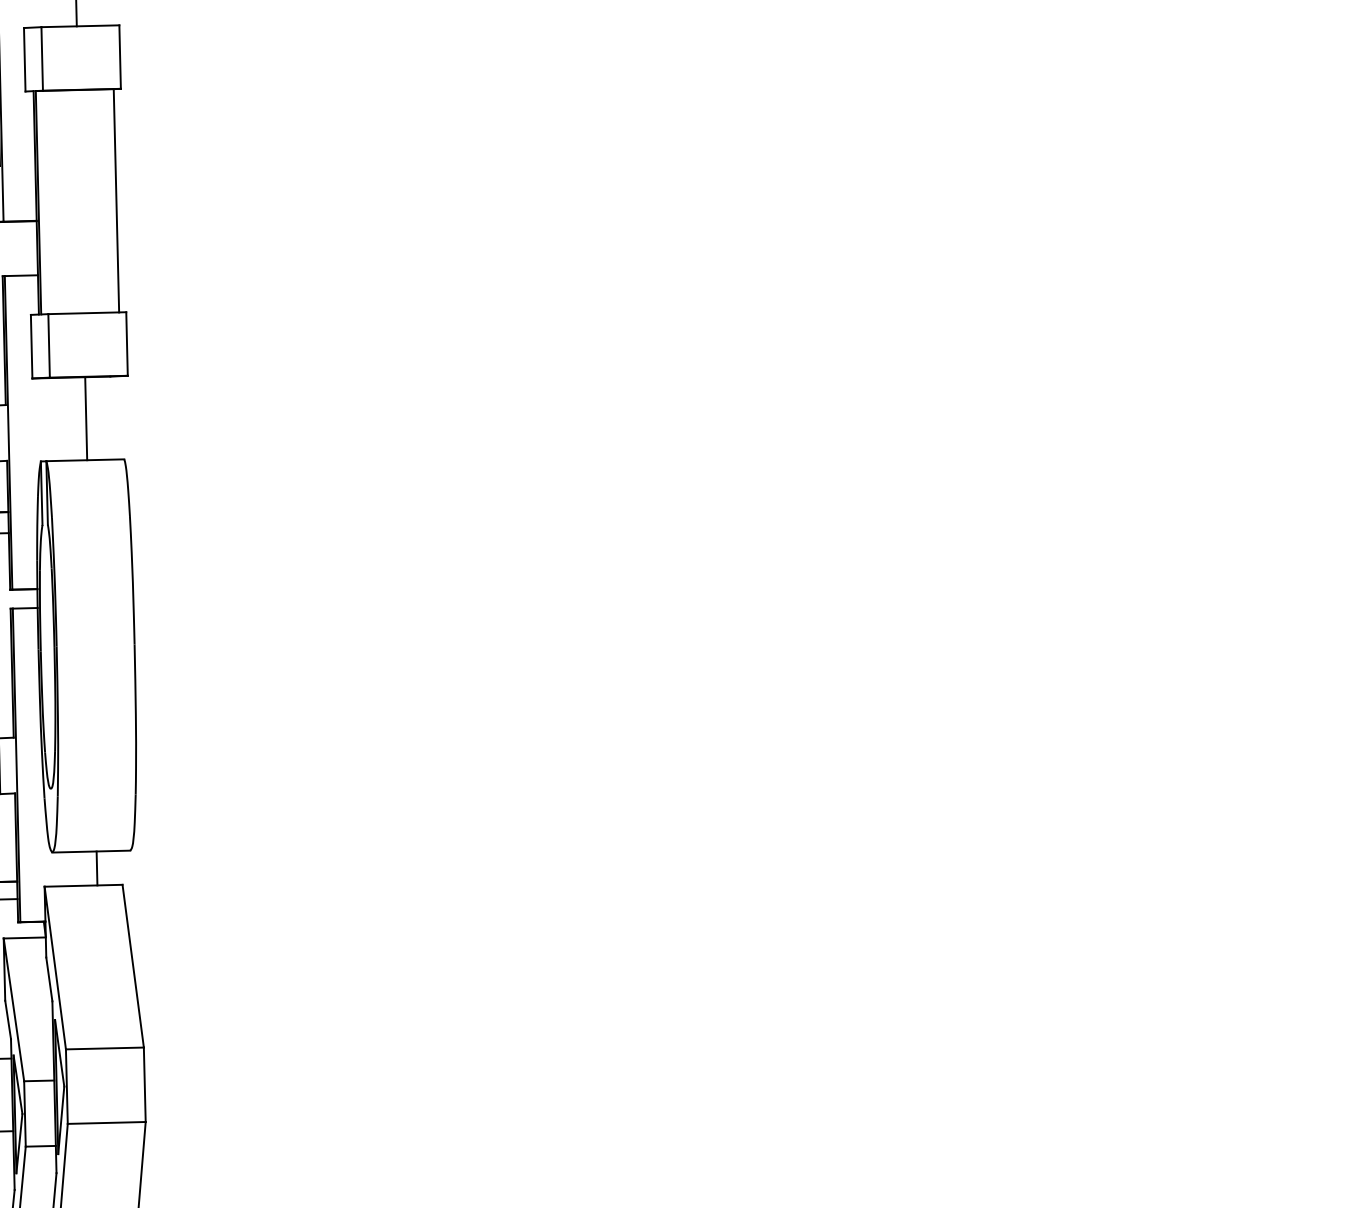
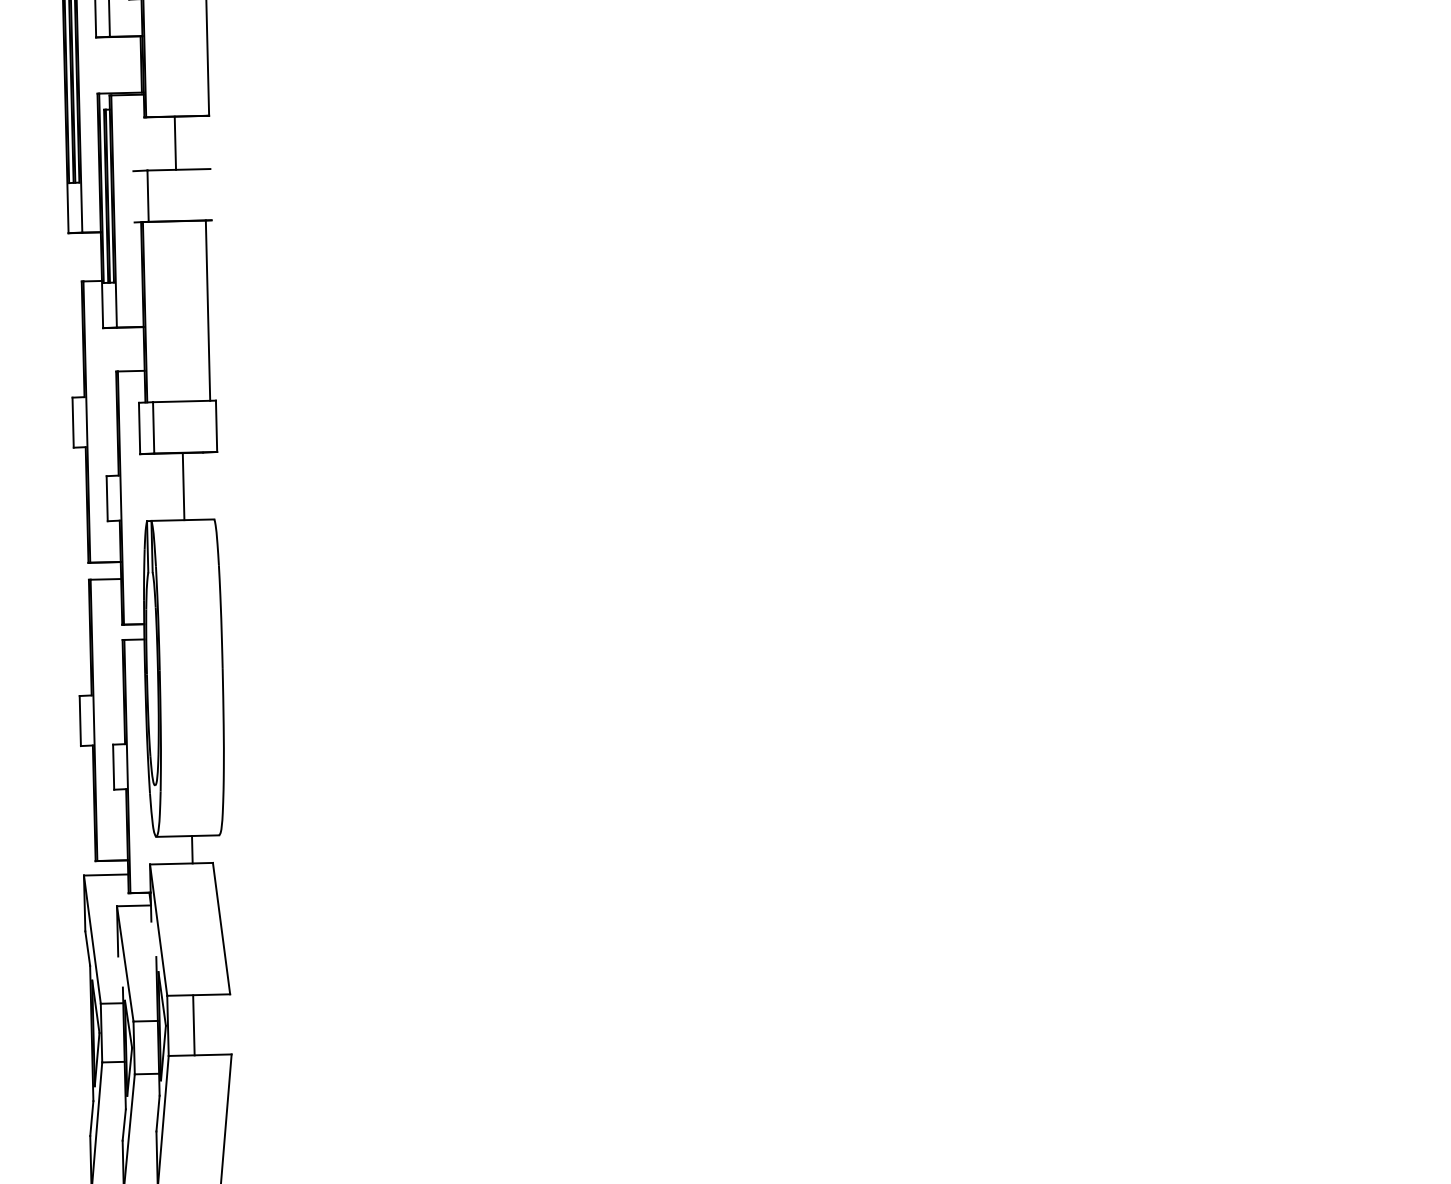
line: (119, 56) -> (210, 194), removed
line: (24, 59) -> (133, 196), removed
line: (48, 979) -> (153, 939), removed
line: (8, 1019) -> (120, 971), removed
line: (144, 1084) -> (193, 1025), moved

